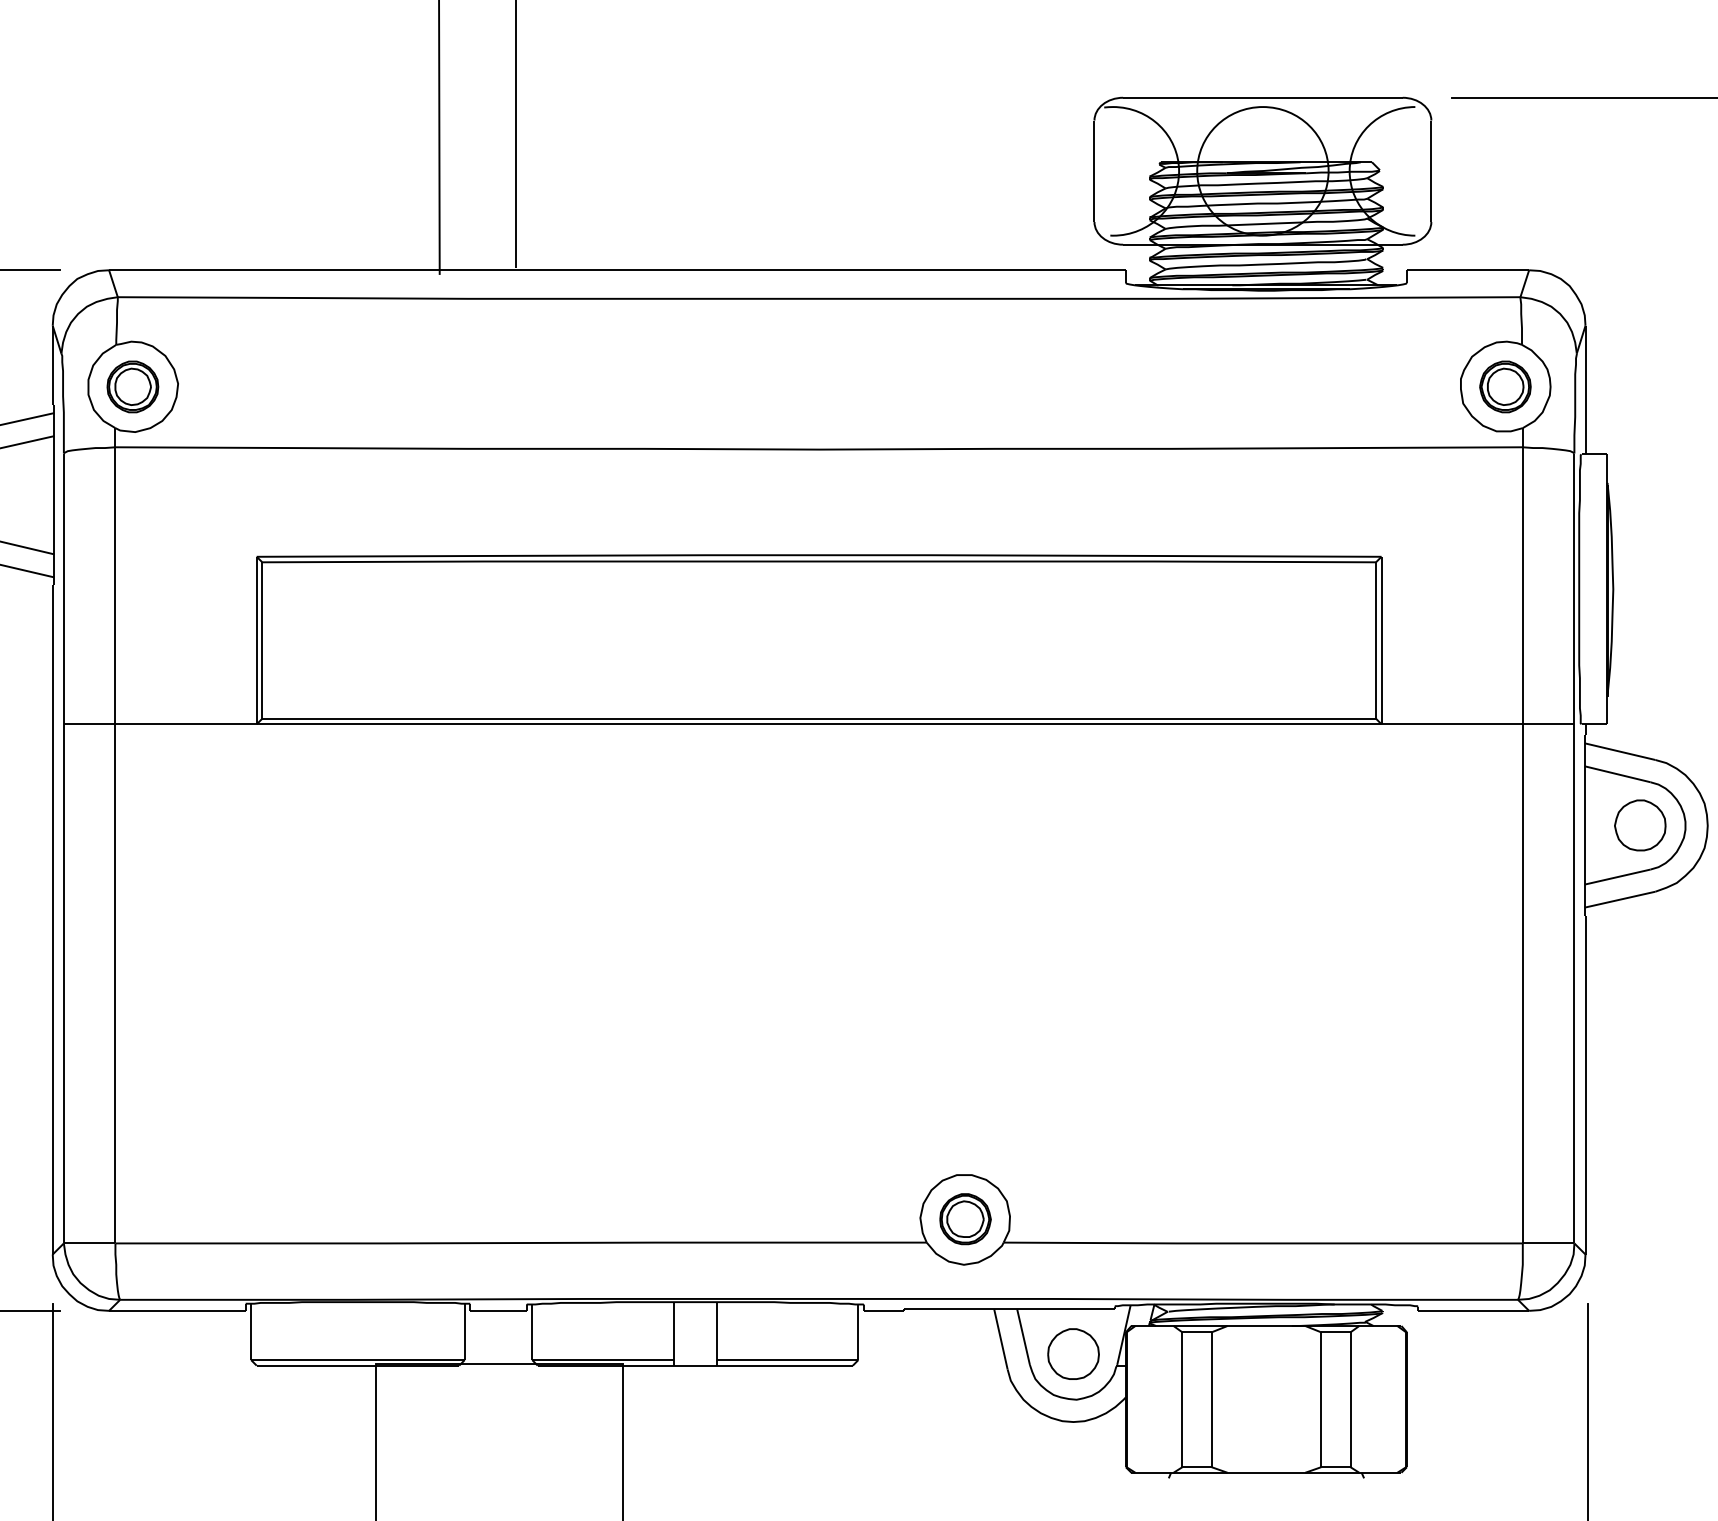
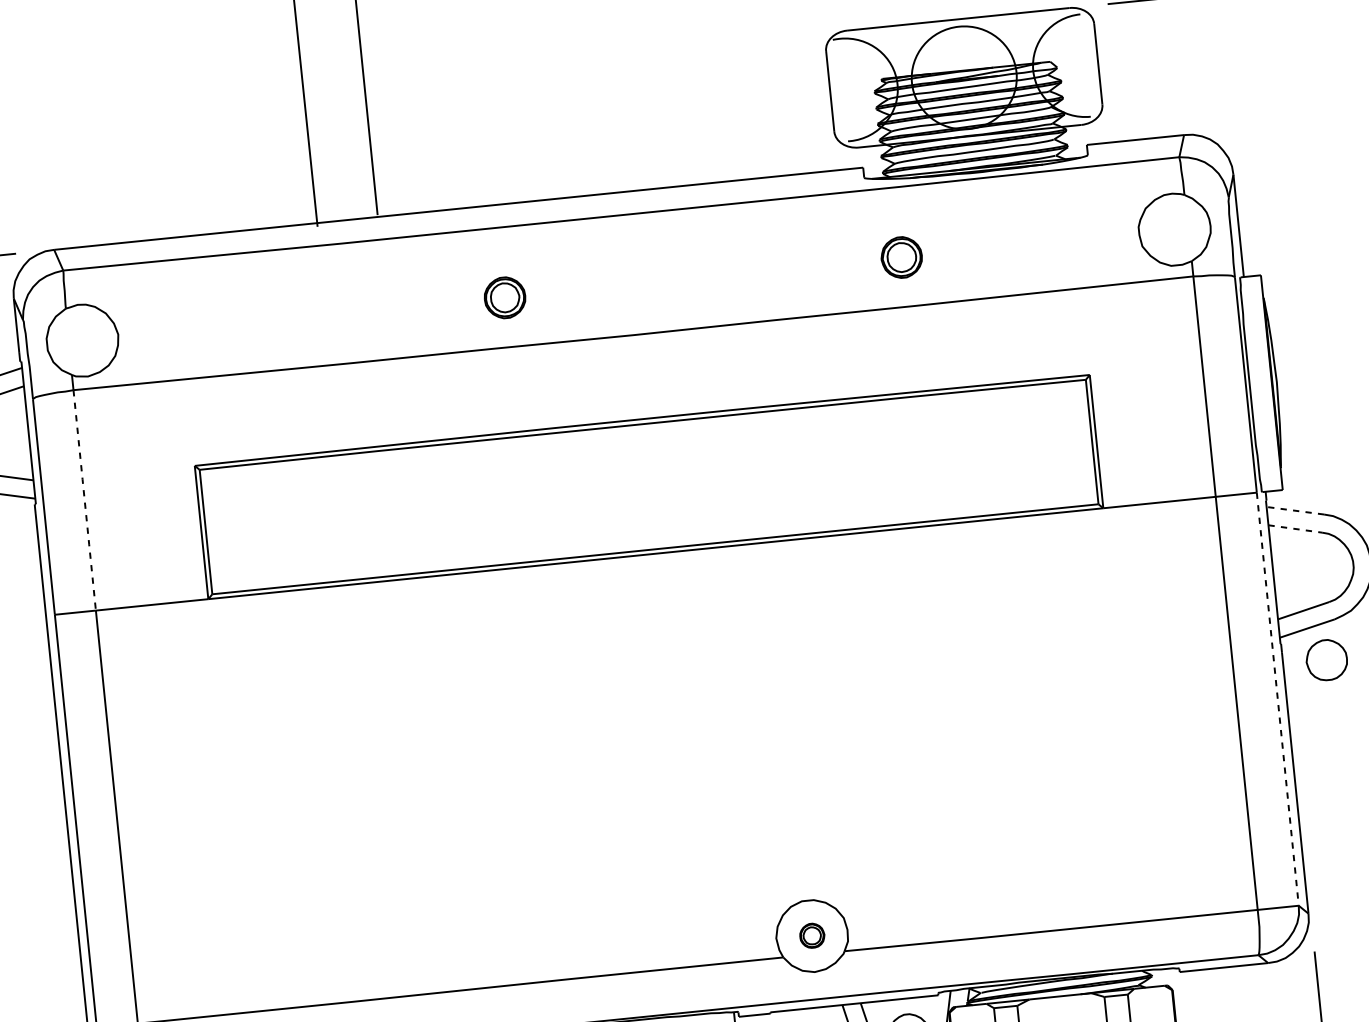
part: (132, 386) -> (504, 297), moved
part: (1505, 386) -> (901, 257), moved
line: (115, 586) -> (84, 500), solid -> dashed
line: (1619, 751) -> (1294, 510), solid -> dashed
line: (1617, 774) -> (1295, 529), solid -> dashed
part: (1640, 825) -> (1326, 660), moved
line: (1574, 983) -> (1277, 698), solid -> dashed
part: (965, 1219) -> (812, 935), size x0.6

